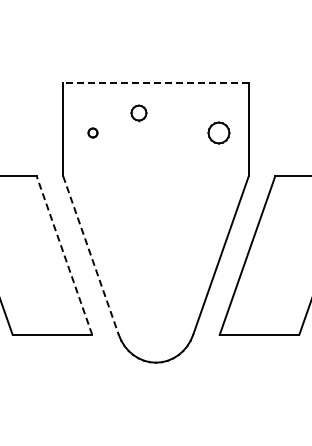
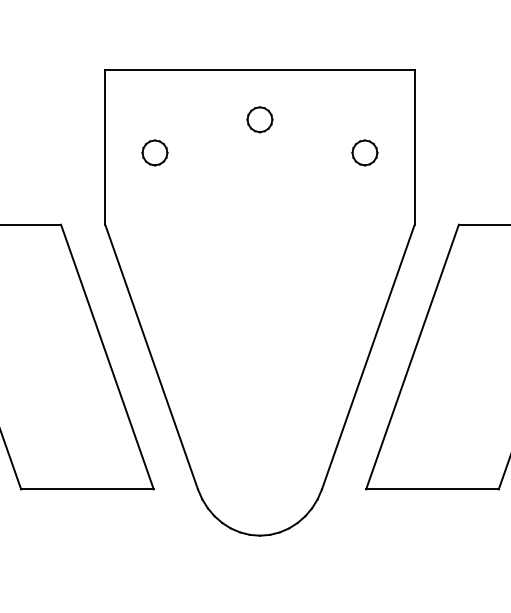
line: (155, 83) -> (259, 70), dashed -> solid
part: (138, 113) -> (259, 120), moved
part: (92, 132) -> (154, 152), size x1.67
part: (218, 132) -> (364, 152), size x0.71
line: (64, 255) -> (107, 357), dashed -> solid
line: (91, 255) -> (152, 357), dashed -> solid

